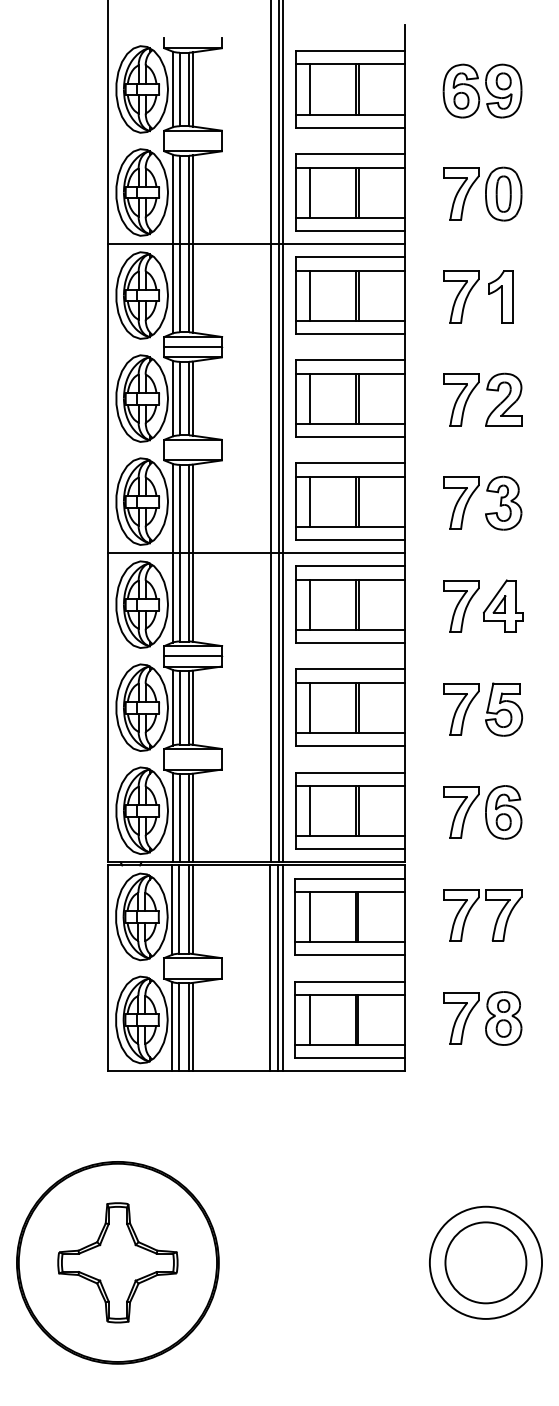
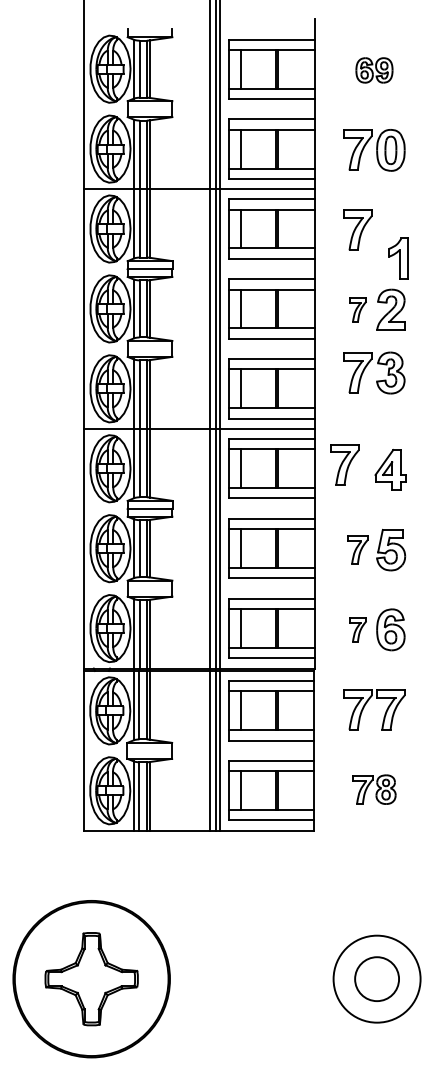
part: (482, 90) -> (374, 70), size x0.6
part: (500, 296) -> (398, 258), moved
part: (461, 399) -> (358, 309), size x0.6
part: (485, 513) -> (376, 380), moved
part: (461, 606) -> (344, 464), moved
part: (461, 709) -> (358, 550), size x0.7
part: (461, 812) -> (358, 629), size x0.6
part: (482, 1018) -> (374, 789), size x0.7
circle: (485, 1262) -> (376, 978), size x0.7

